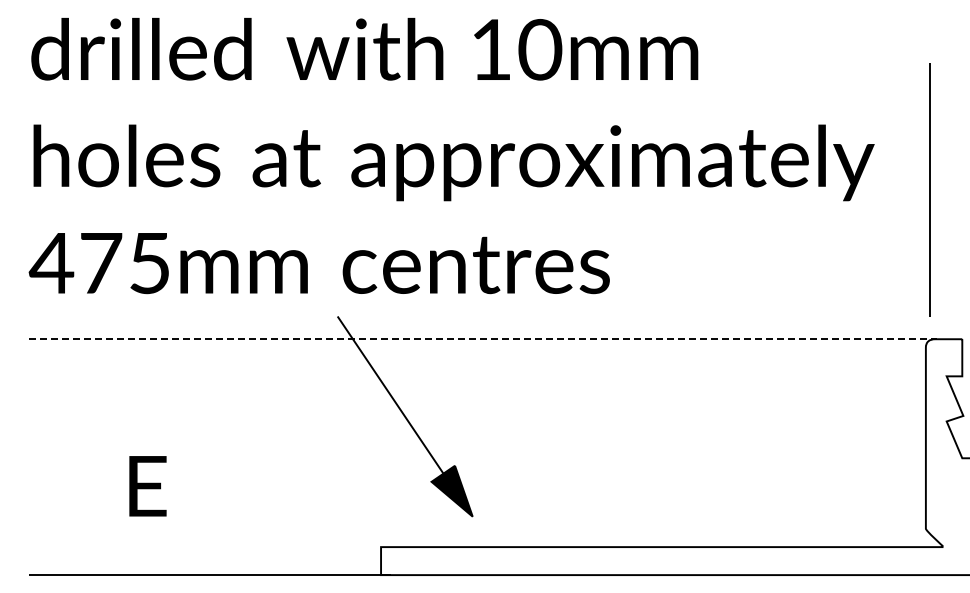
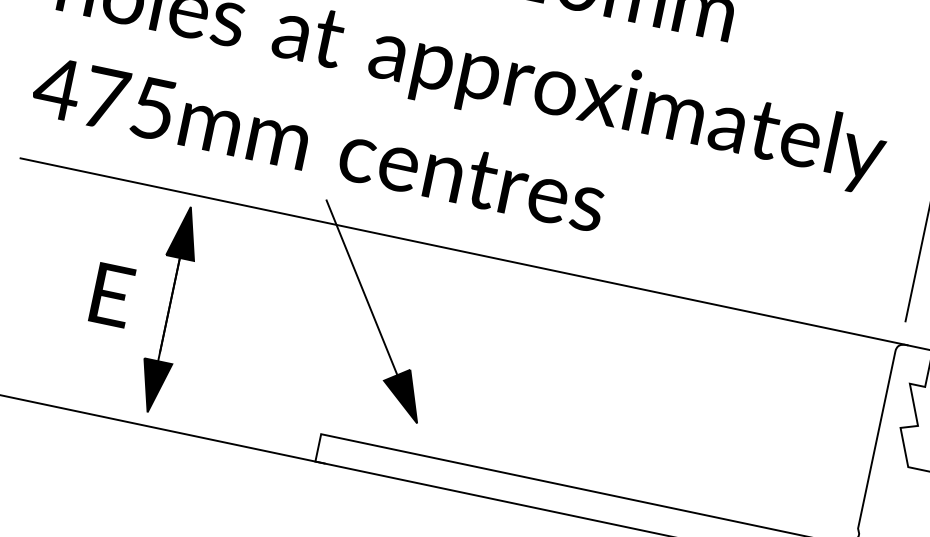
line: (483, 339) -> (464, 252), dashed -> solid
part: (206, 456) -> (169, 309), added
text: (147, 486) -> (111, 295), moved

